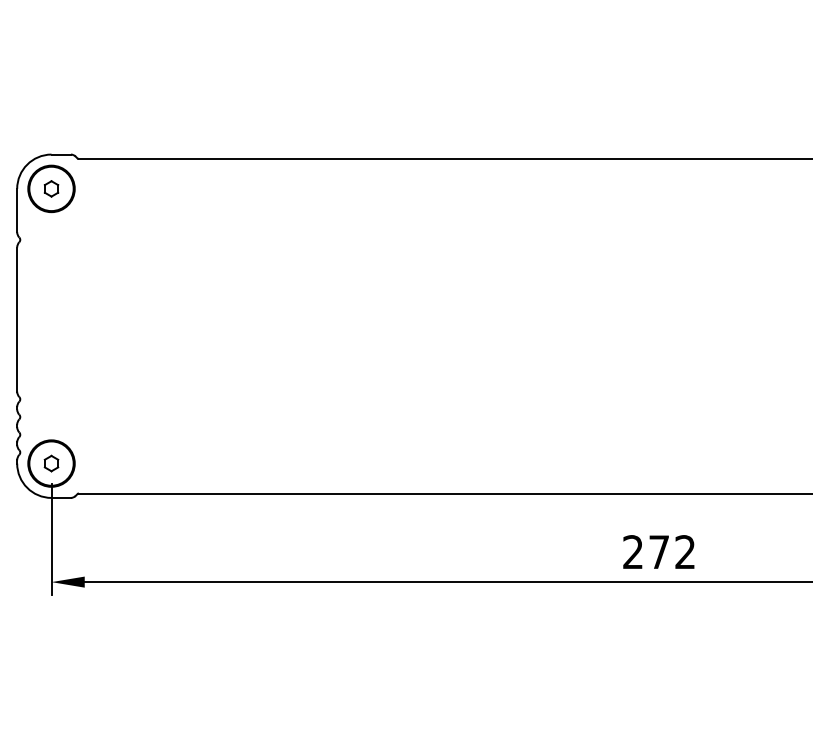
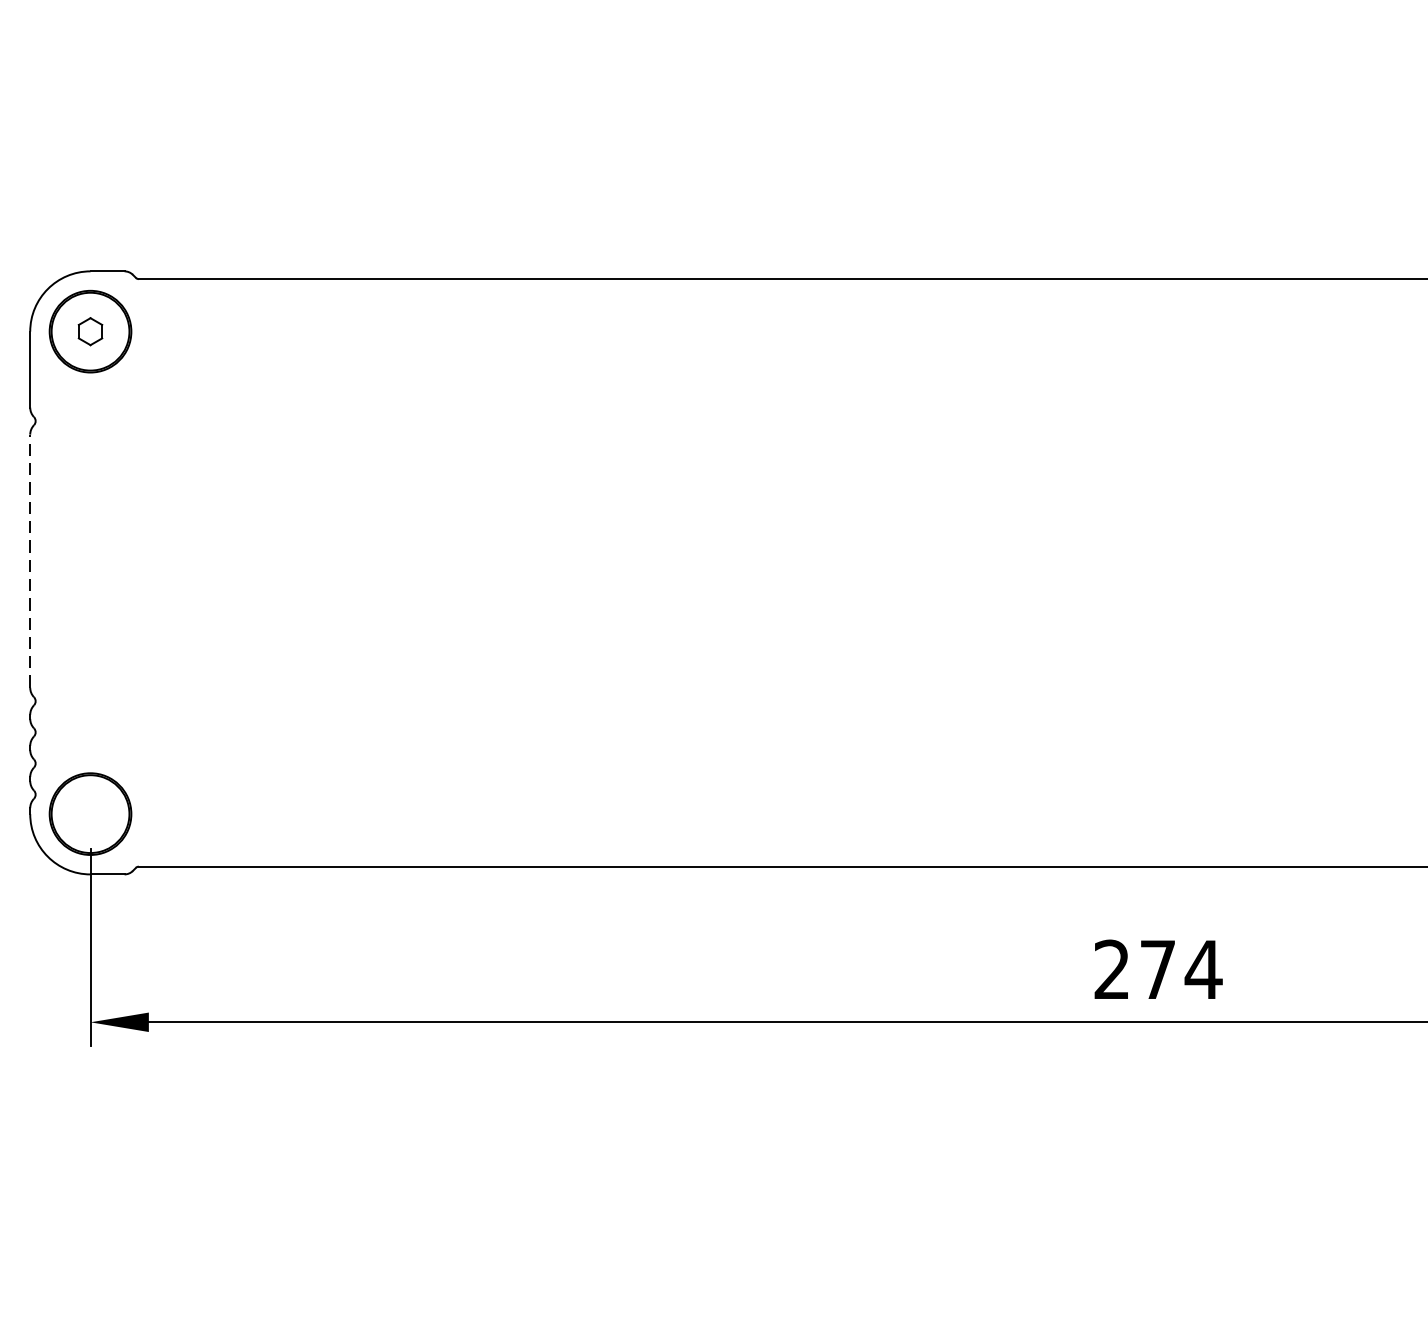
line: (17, 319) -> (30, 561), solid -> dashed
part: (51, 463) -> (90, 813), removed
text: (685, 551) -> (1204, 968), 272 -> 274

